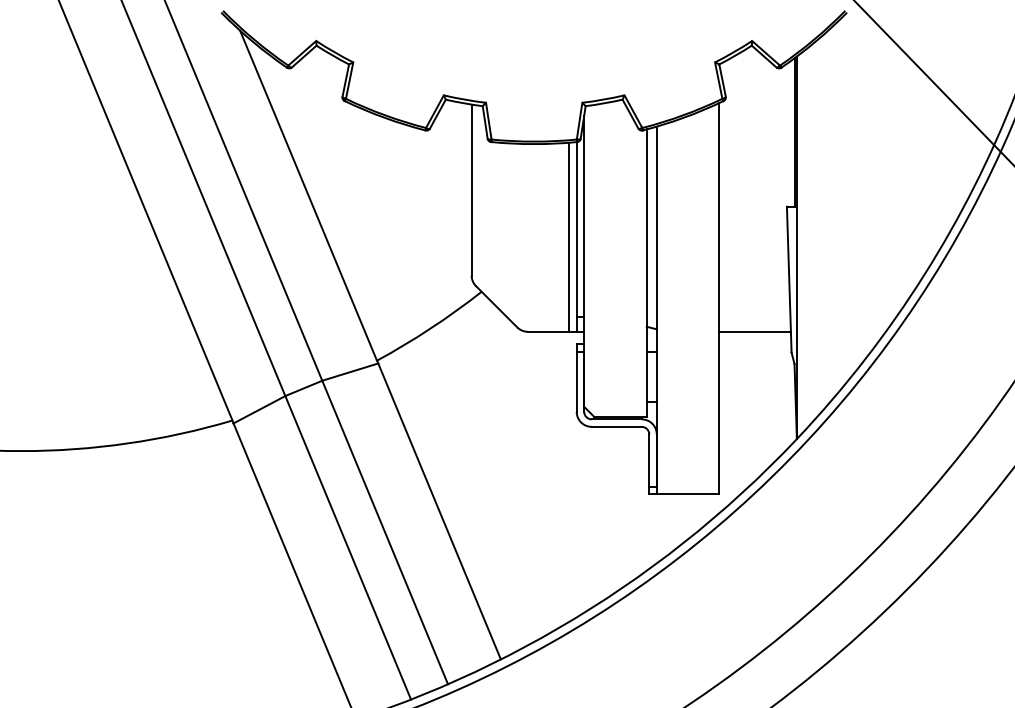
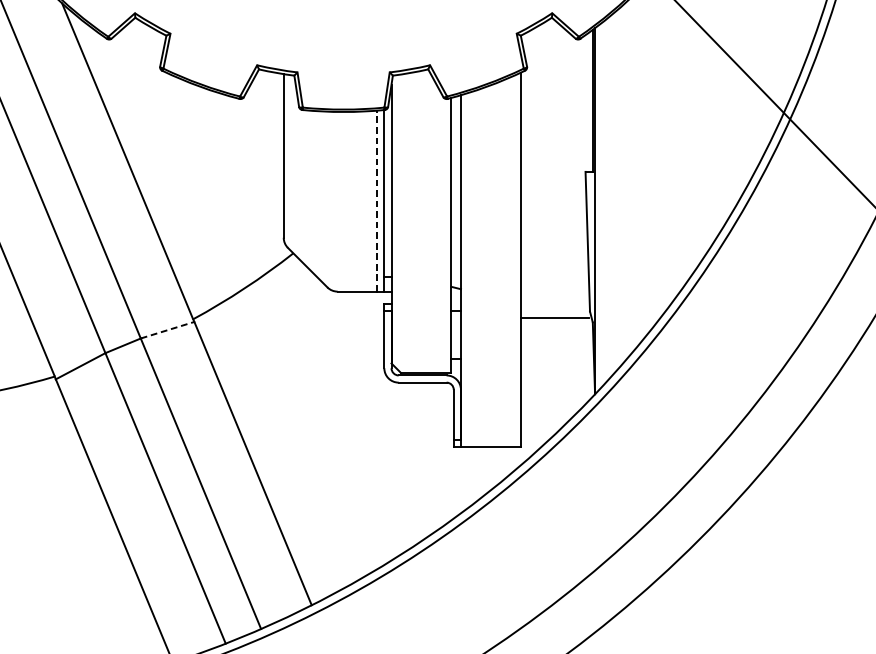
line: (569, 237) -> (377, 201), solid -> dashed
line: (754, 331) -> (554, 318), moved
line: (350, 371) -> (167, 329), solid -> dashed

